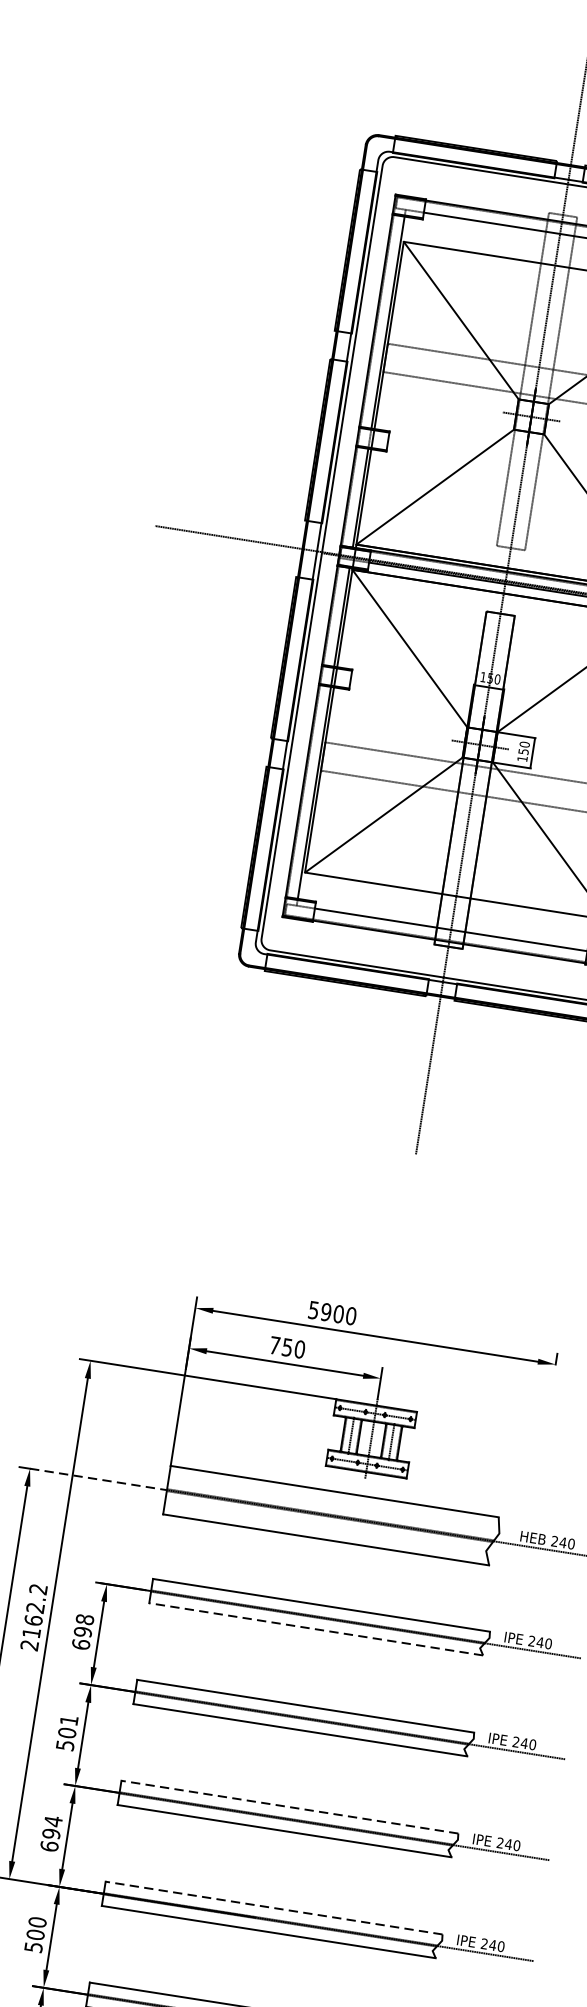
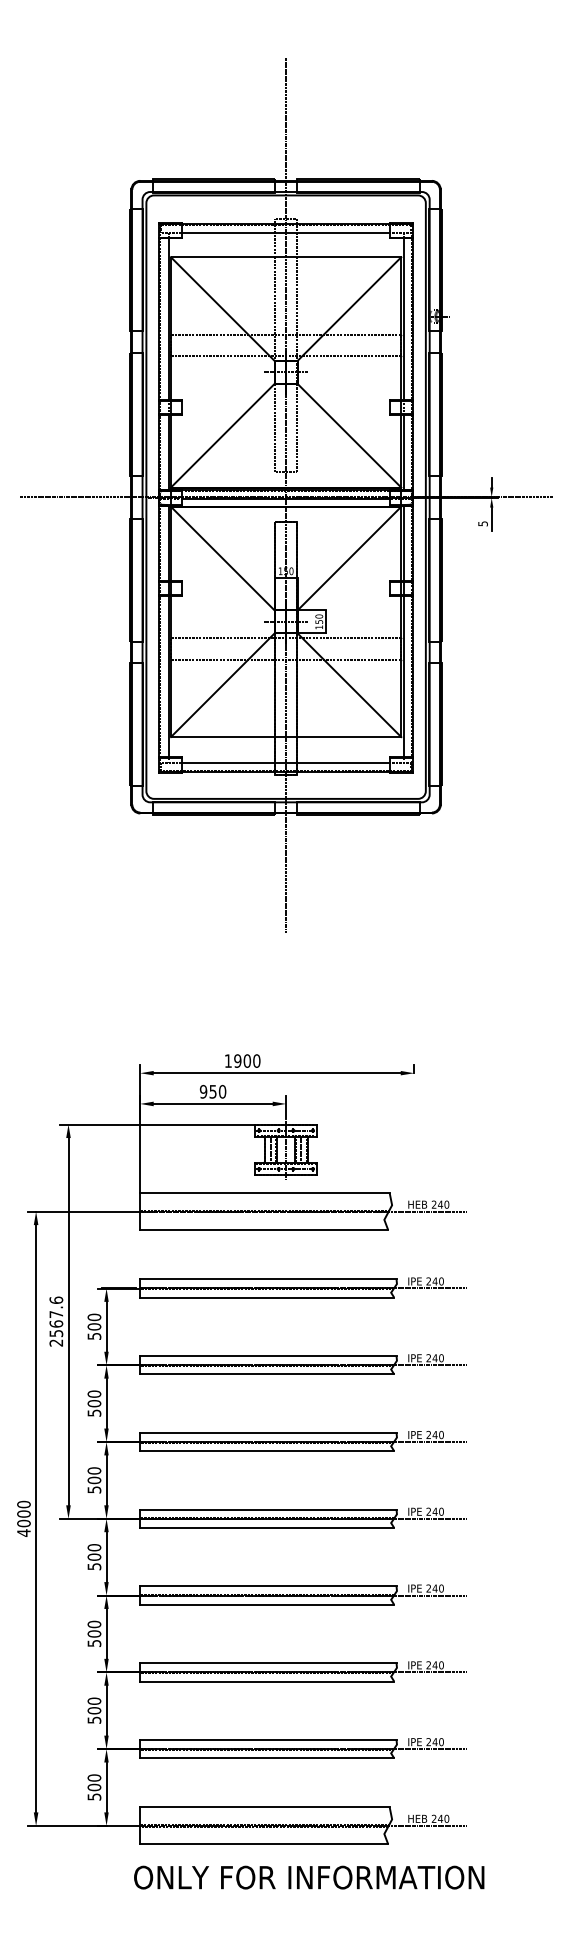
text: (312, 1309) -> (227, 1060), 5900 -> 1900
text: (274, 1345) -> (203, 1091), 750 -> 950
line: (98, 1479) -> (88, 1211), dashed -> solid
text: (35, 1610) -> (56, 1316), 2162.2 -> 2567.6
line: (316, 1629) -> (267, 1297), dashed -> solid
text: (83, 1631) -> (94, 1326), 698 -> 500
text: (69, 1719) -> (94, 1393), 501 -> 500
line: (288, 1806) -> (267, 1432), dashed -> solid
text: (51, 1834) -> (94, 1480), 694 -> 500
line: (272, 1907) -> (267, 1509), dashed -> solid

